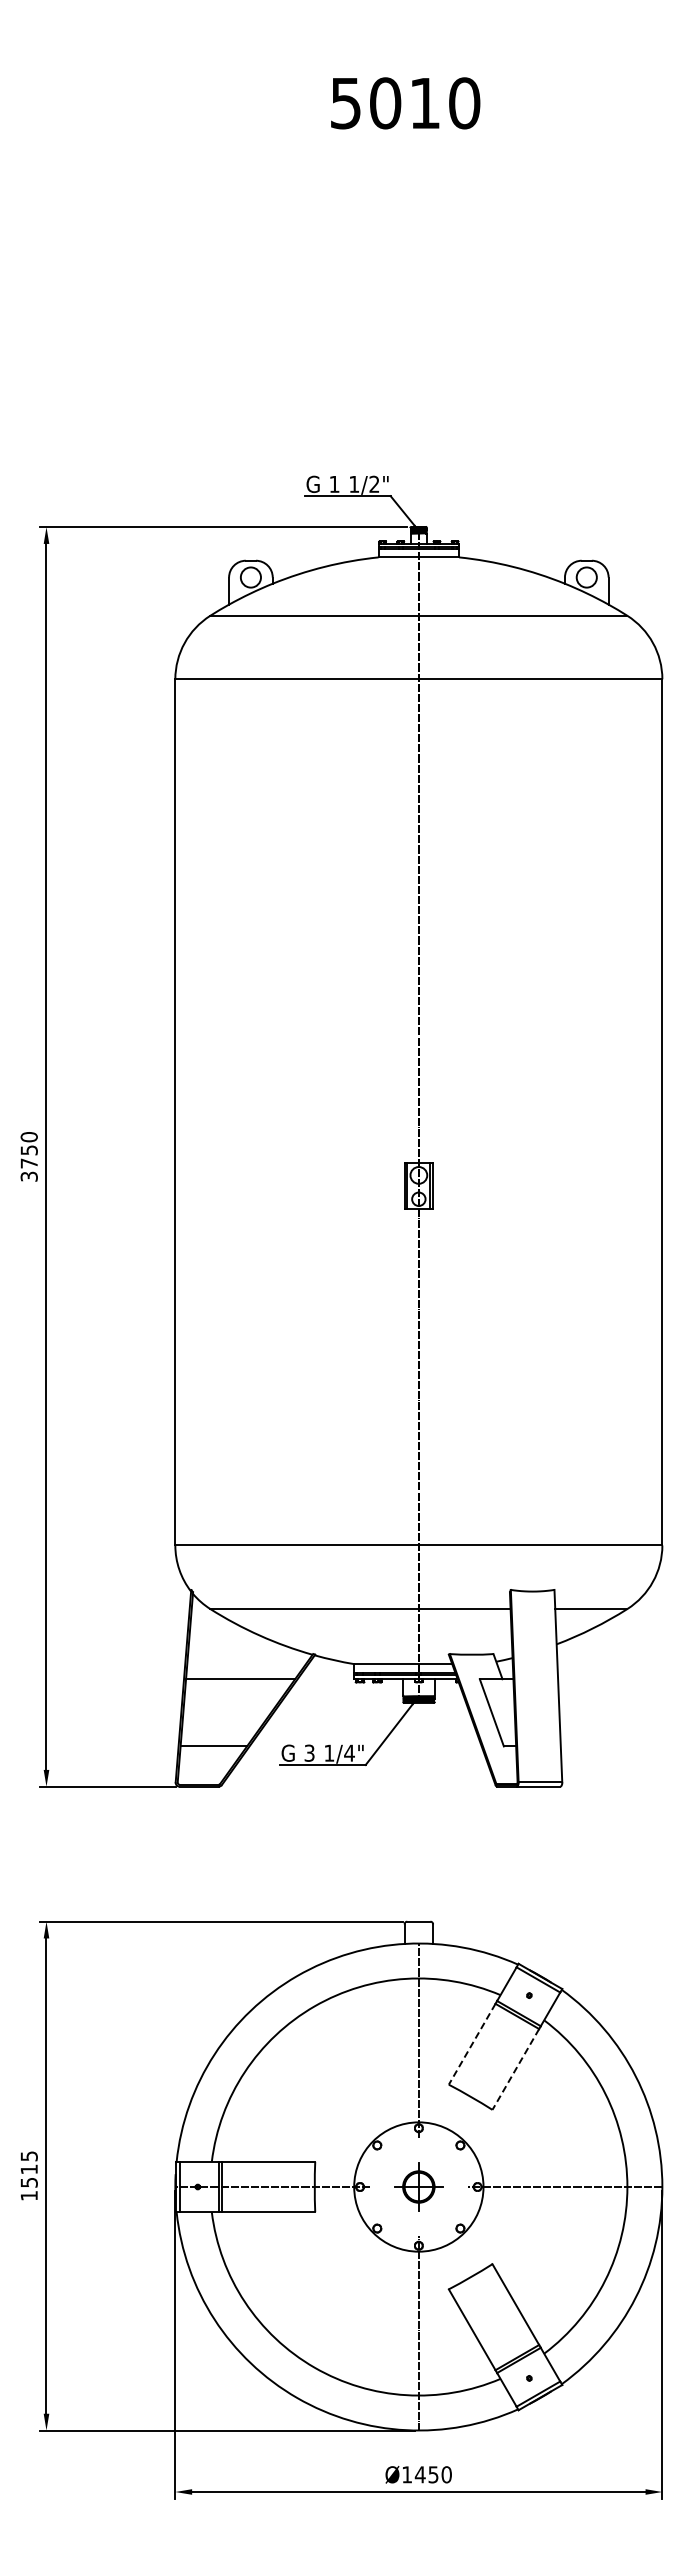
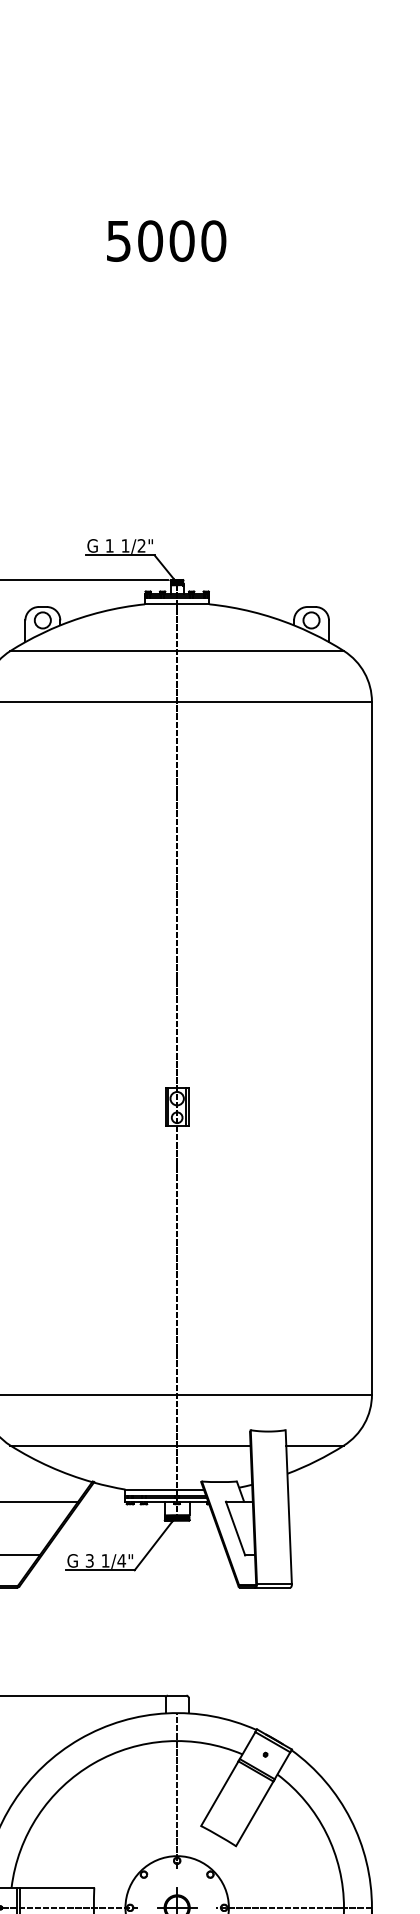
text: (424, 103) -> (181, 241), 5010 -> 5000
line: (472, 2044) -> (220, 1793), dashed -> solid
line: (515, 2069) -> (254, 1813), dashed -> solid

